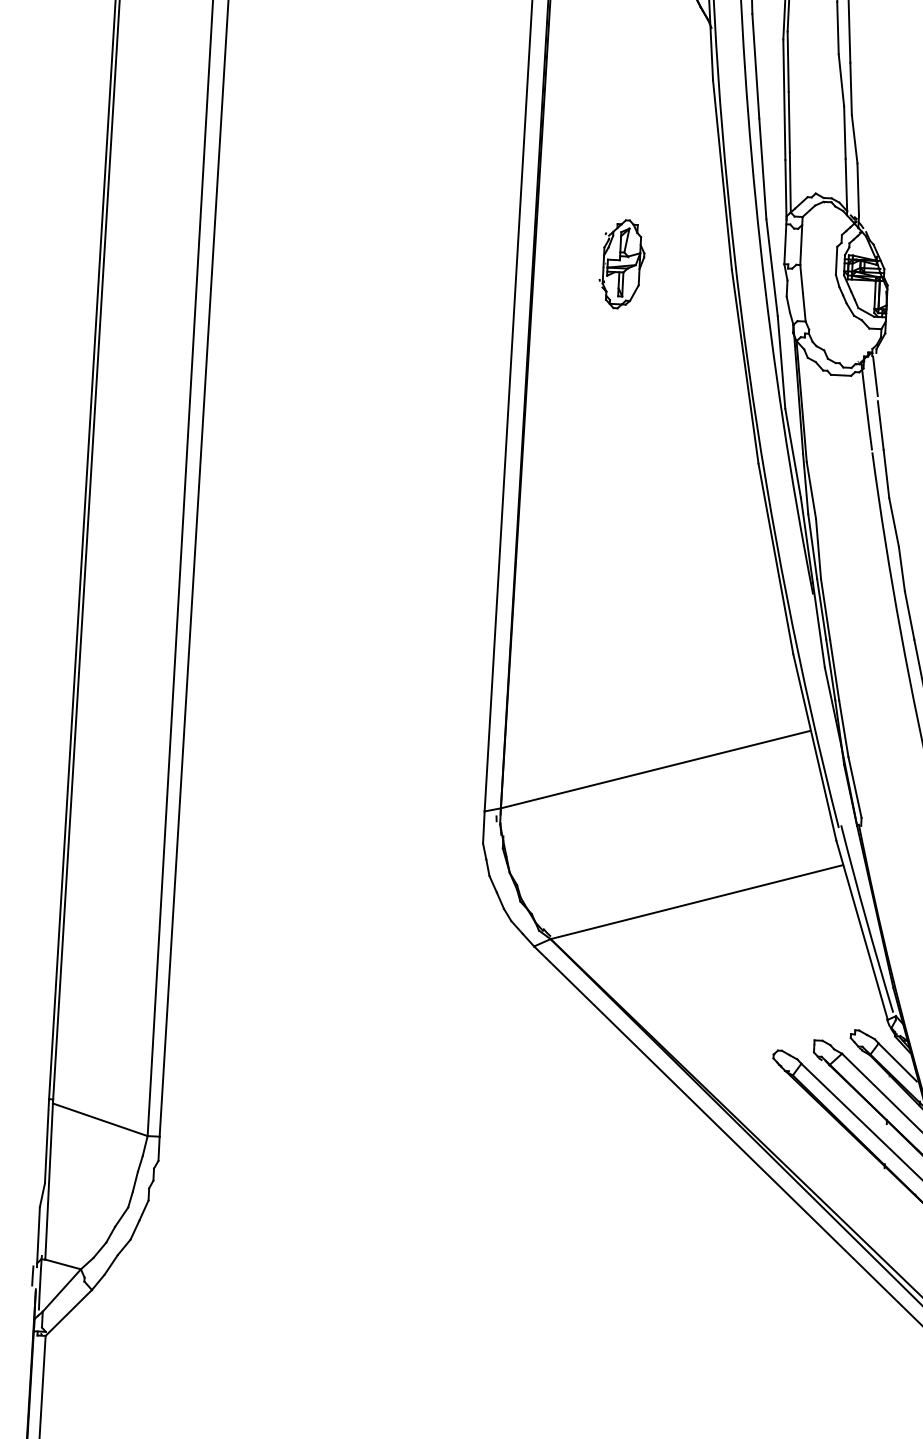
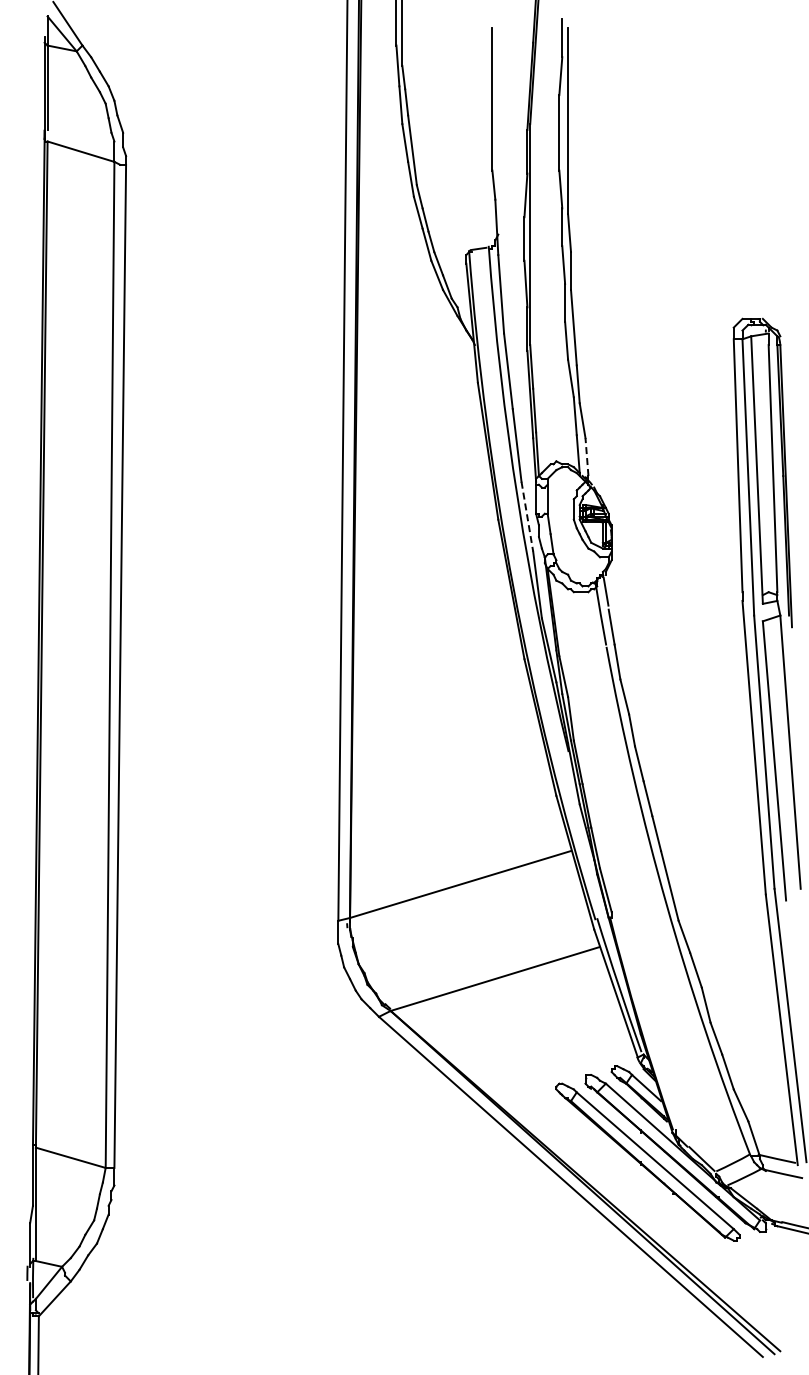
line: (857, 190) -> (586, 457), solid -> dashed
part: (622, 264) -> (418, 519), removed
line: (772, 268) -> (527, 517), solid -> dashed

